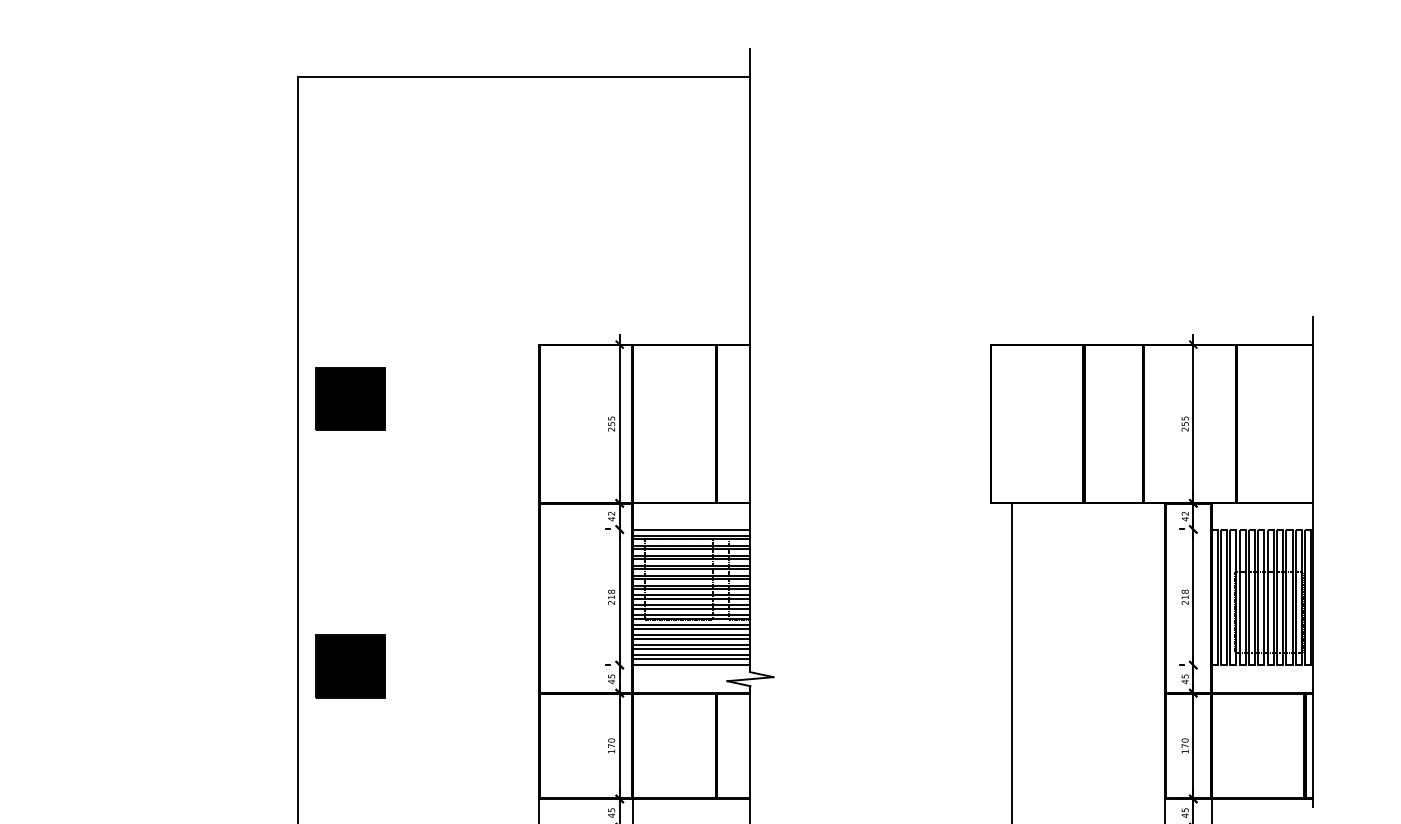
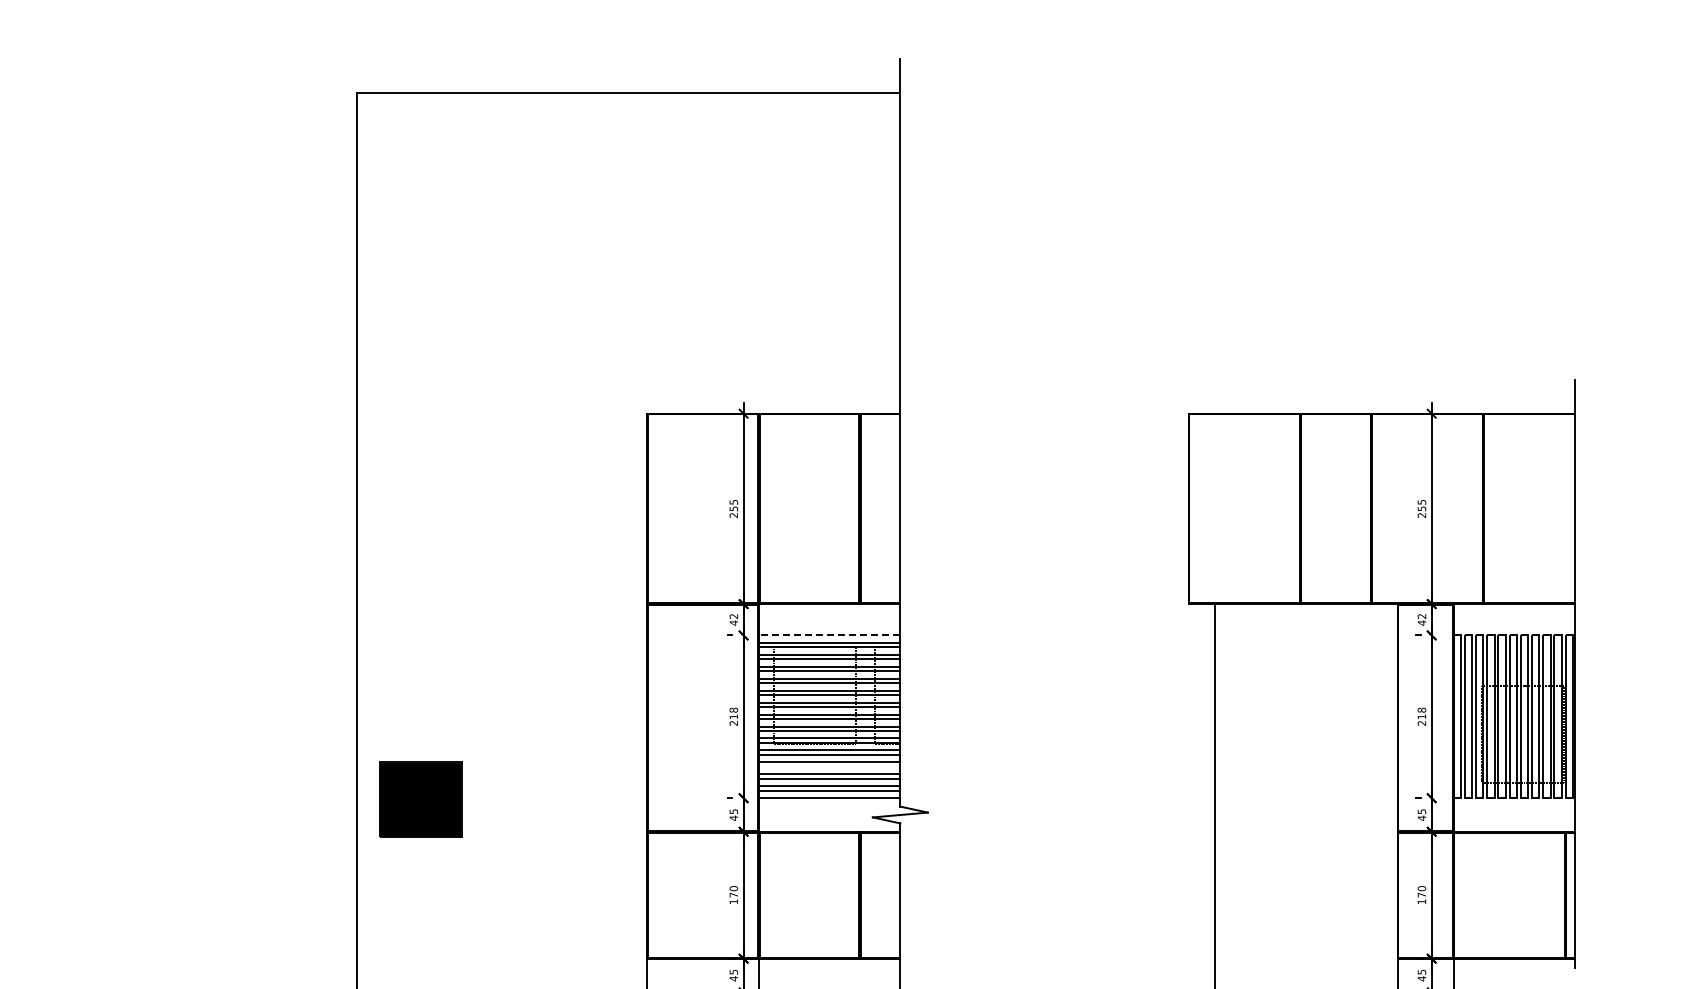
part: (350, 398) -> (420, 478), removed
line: (691, 529) -> (829, 635), solid -> dashed
line: (691, 638) -> (829, 766), removed

